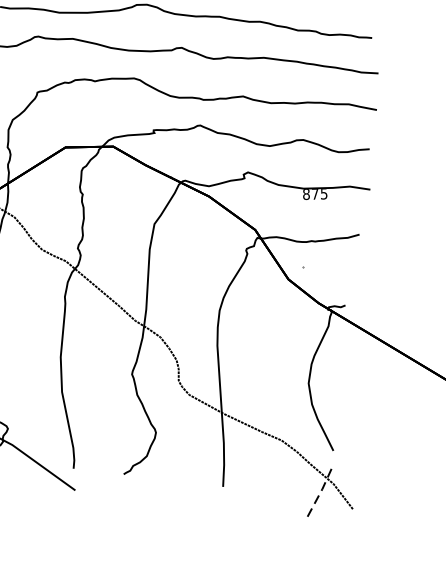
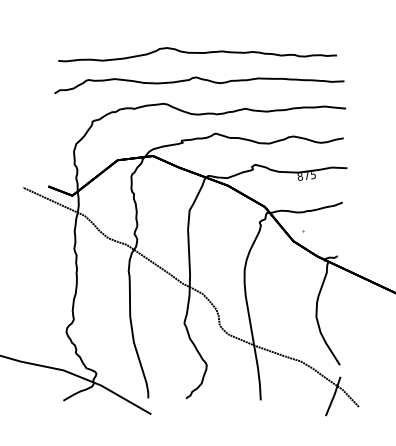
line: (320, 491) -> (333, 396), dashed -> solid

